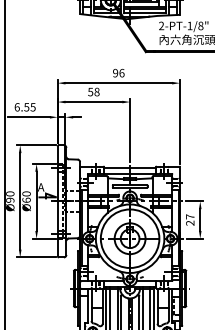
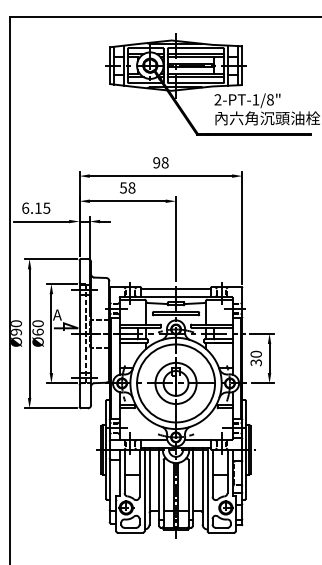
text: (121, 72) -> (164, 162), 96 -> 98
text: (26, 106) -> (37, 207), 6.55 -> 6.15
text: (189, 220) -> (255, 358), 27 -> 30

